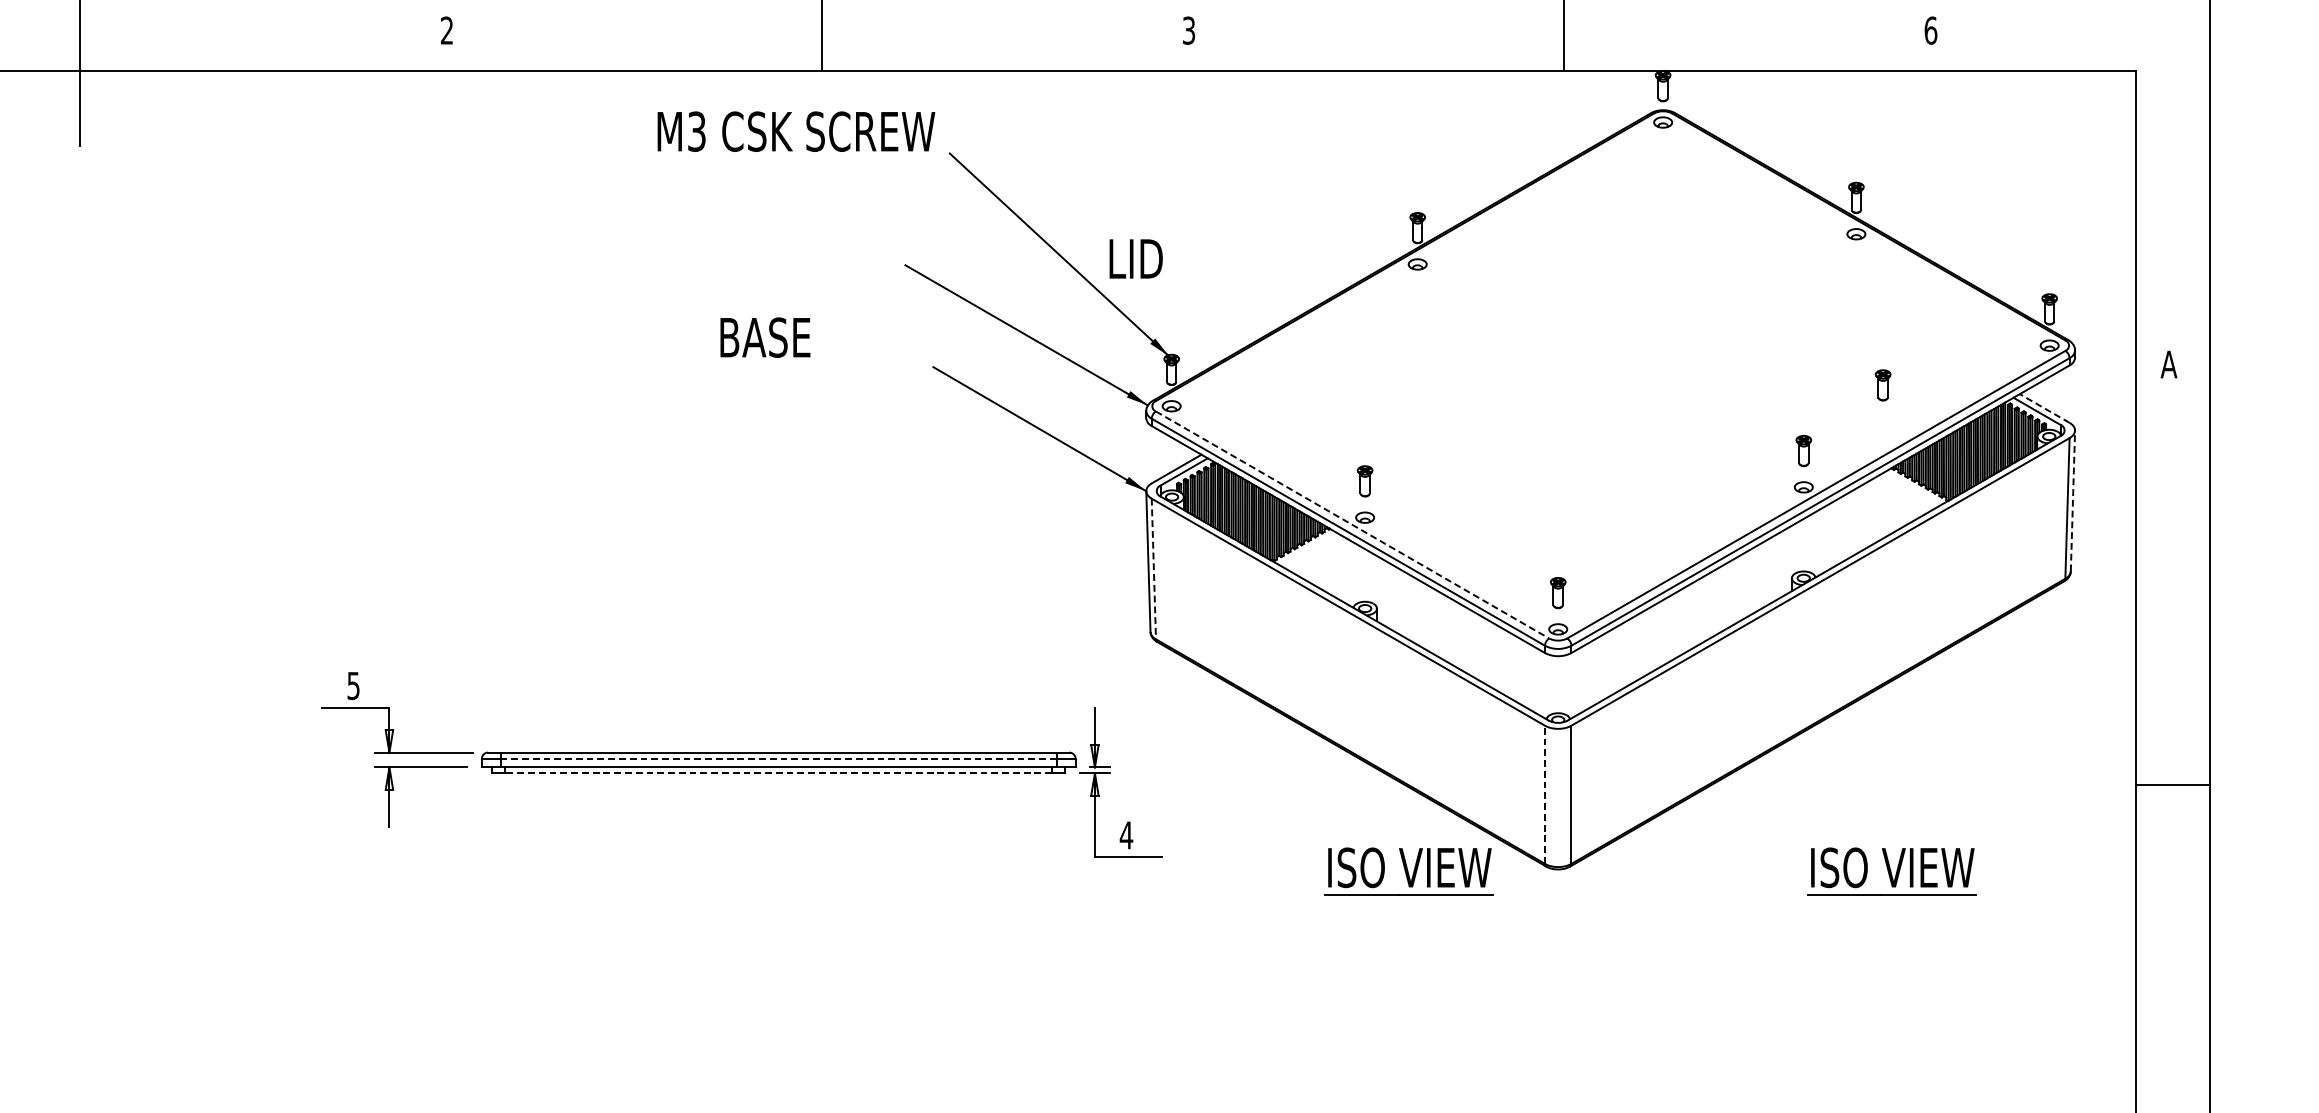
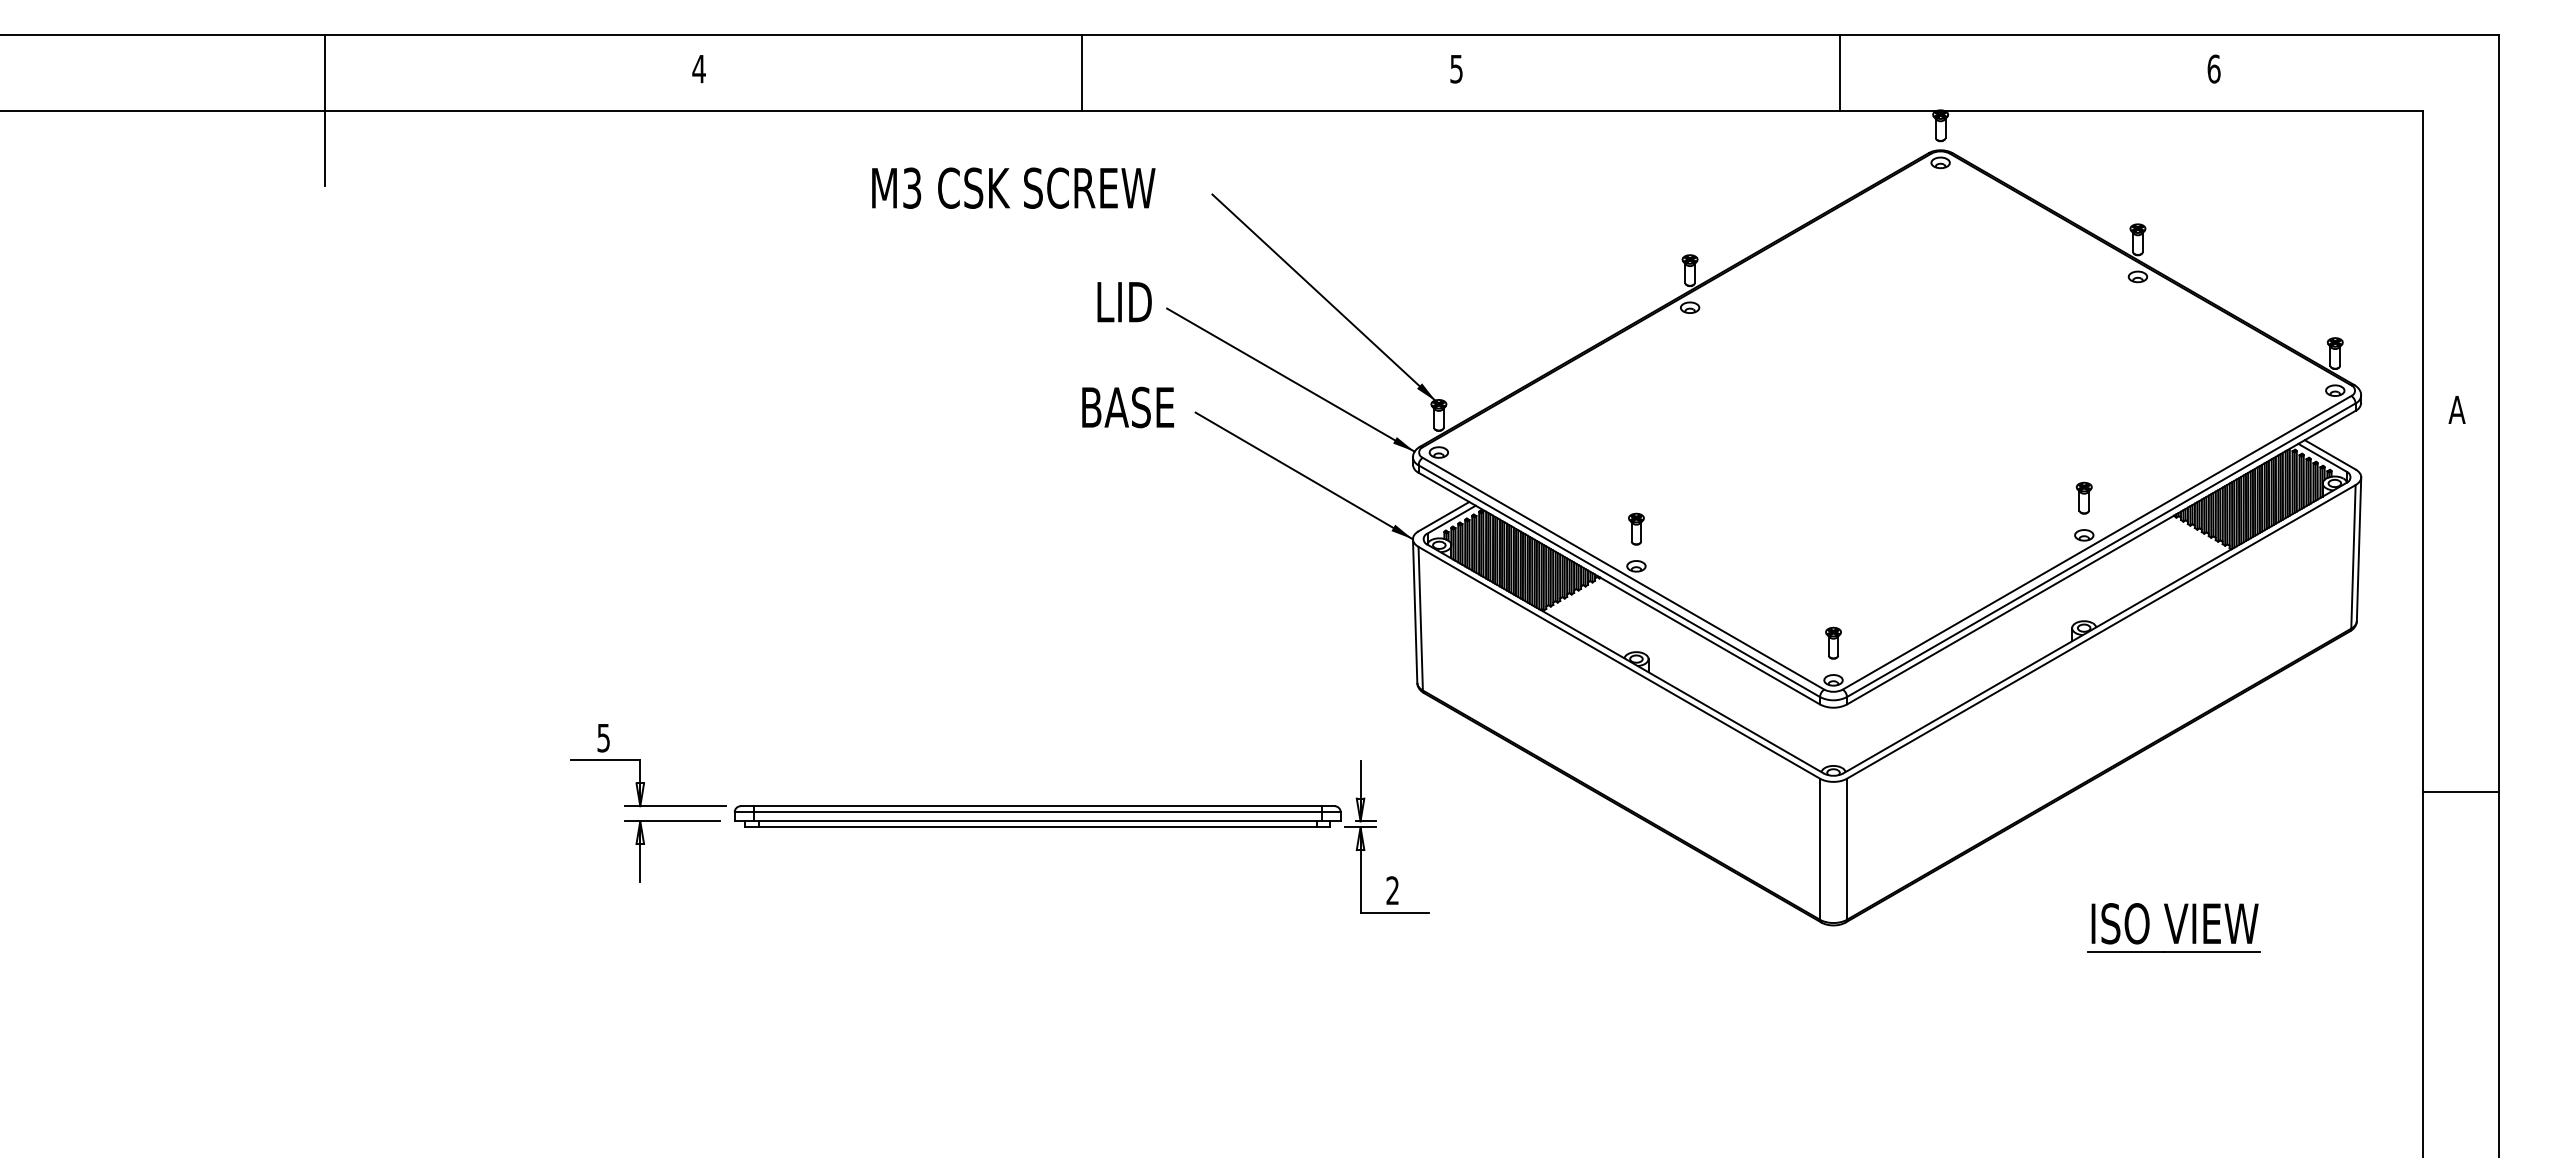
text: (446, 30) -> (698, 68), 2 -> 4
text: (1188, 30) -> (1456, 68), 3 -> 5
text: (796, 130) -> (1013, 187), moved
text: (1136, 259) -> (1124, 302), moved
text: (764, 337) -> (1127, 407), moved
part: (1882, 384) -> (2164, 430), removed
line: (2044, 408) -> (2329, 454), dashed -> solid
line: (2073, 501) -> (2359, 549), dashed -> solid
line: (1352, 524) -> (1623, 573), dashed -> solid
line: (1153, 568) -> (1420, 618), dashed -> solid
line: (778, 758) -> (1037, 812), dashed -> solid
line: (778, 773) -> (1037, 827), dashed -> solid
line: (2172, 785) -> (2460, 792), moved
line: (1545, 795) -> (1820, 849), dashed -> solid
text: (1126, 835) -> (1392, 890), 4 -> 2
part: (1408, 871) -> (1680, 927), removed

